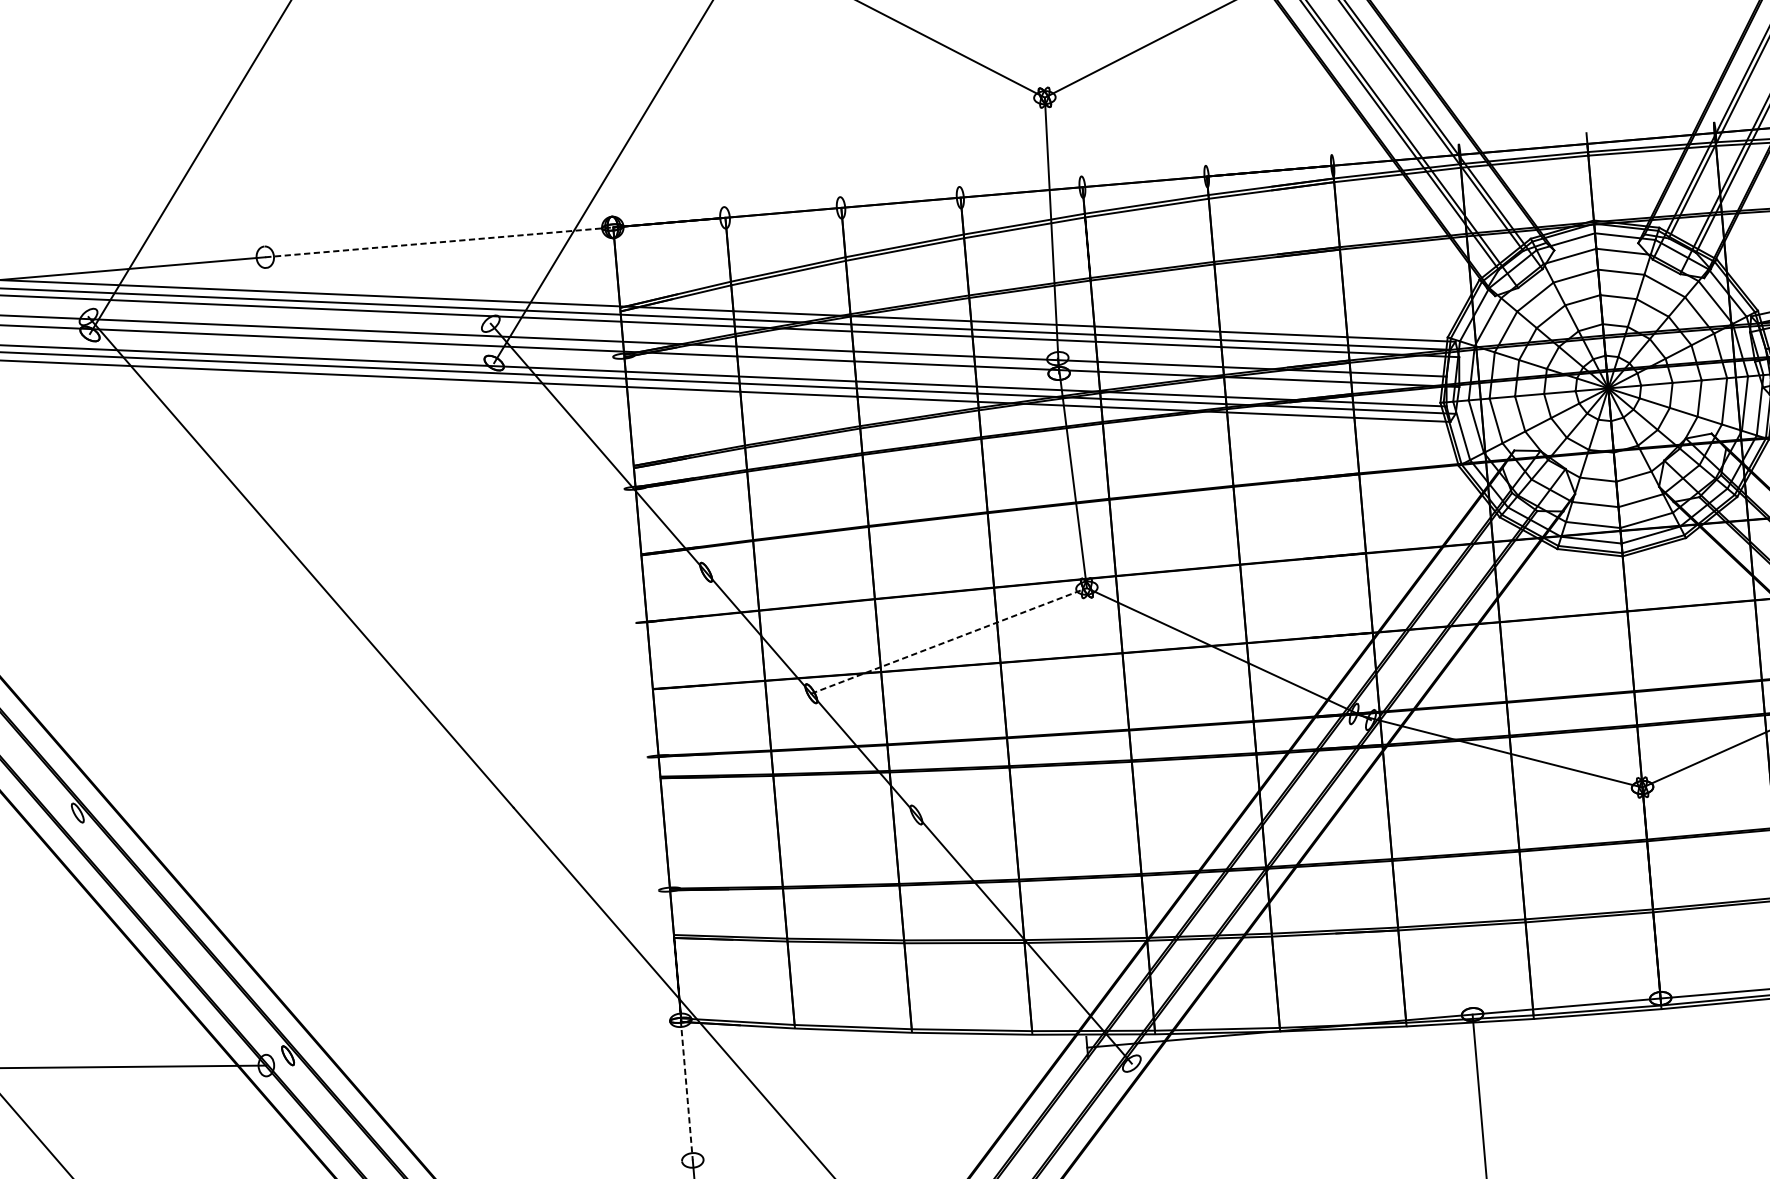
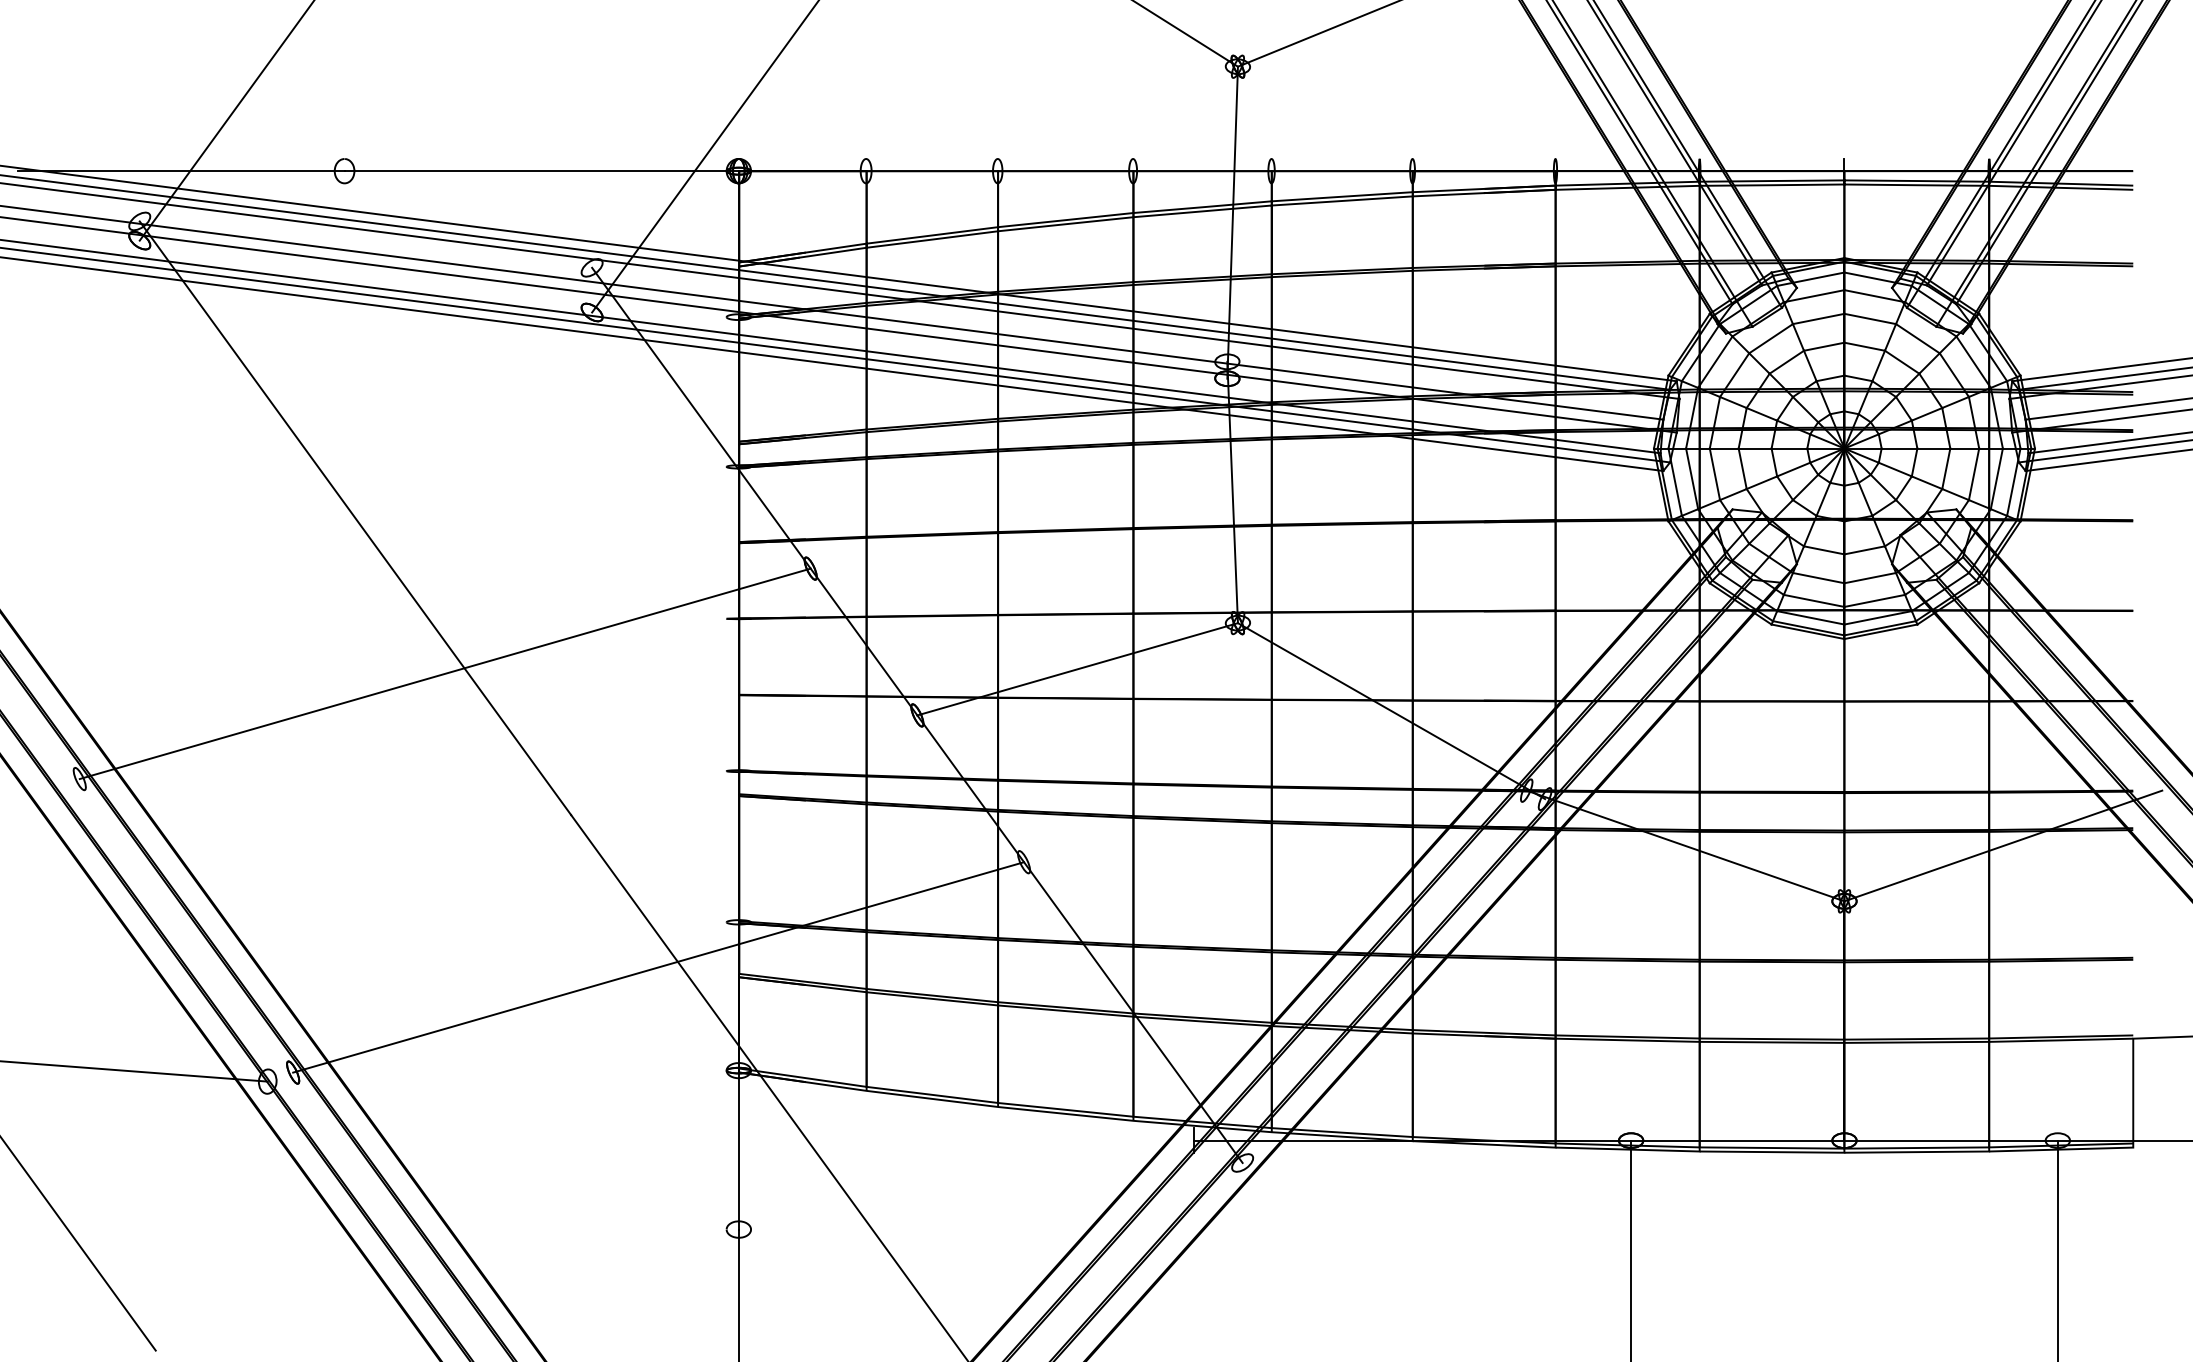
line: (439, 242) -> (542, 171), dashed -> solid
line: (948, 641) -> (1077, 669), dashed -> solid
line: (391, 692) -> (444, 673), added
line: (602, 935) -> (658, 967), added
line: (686, 1090) -> (738, 1150), dashed -> solid

